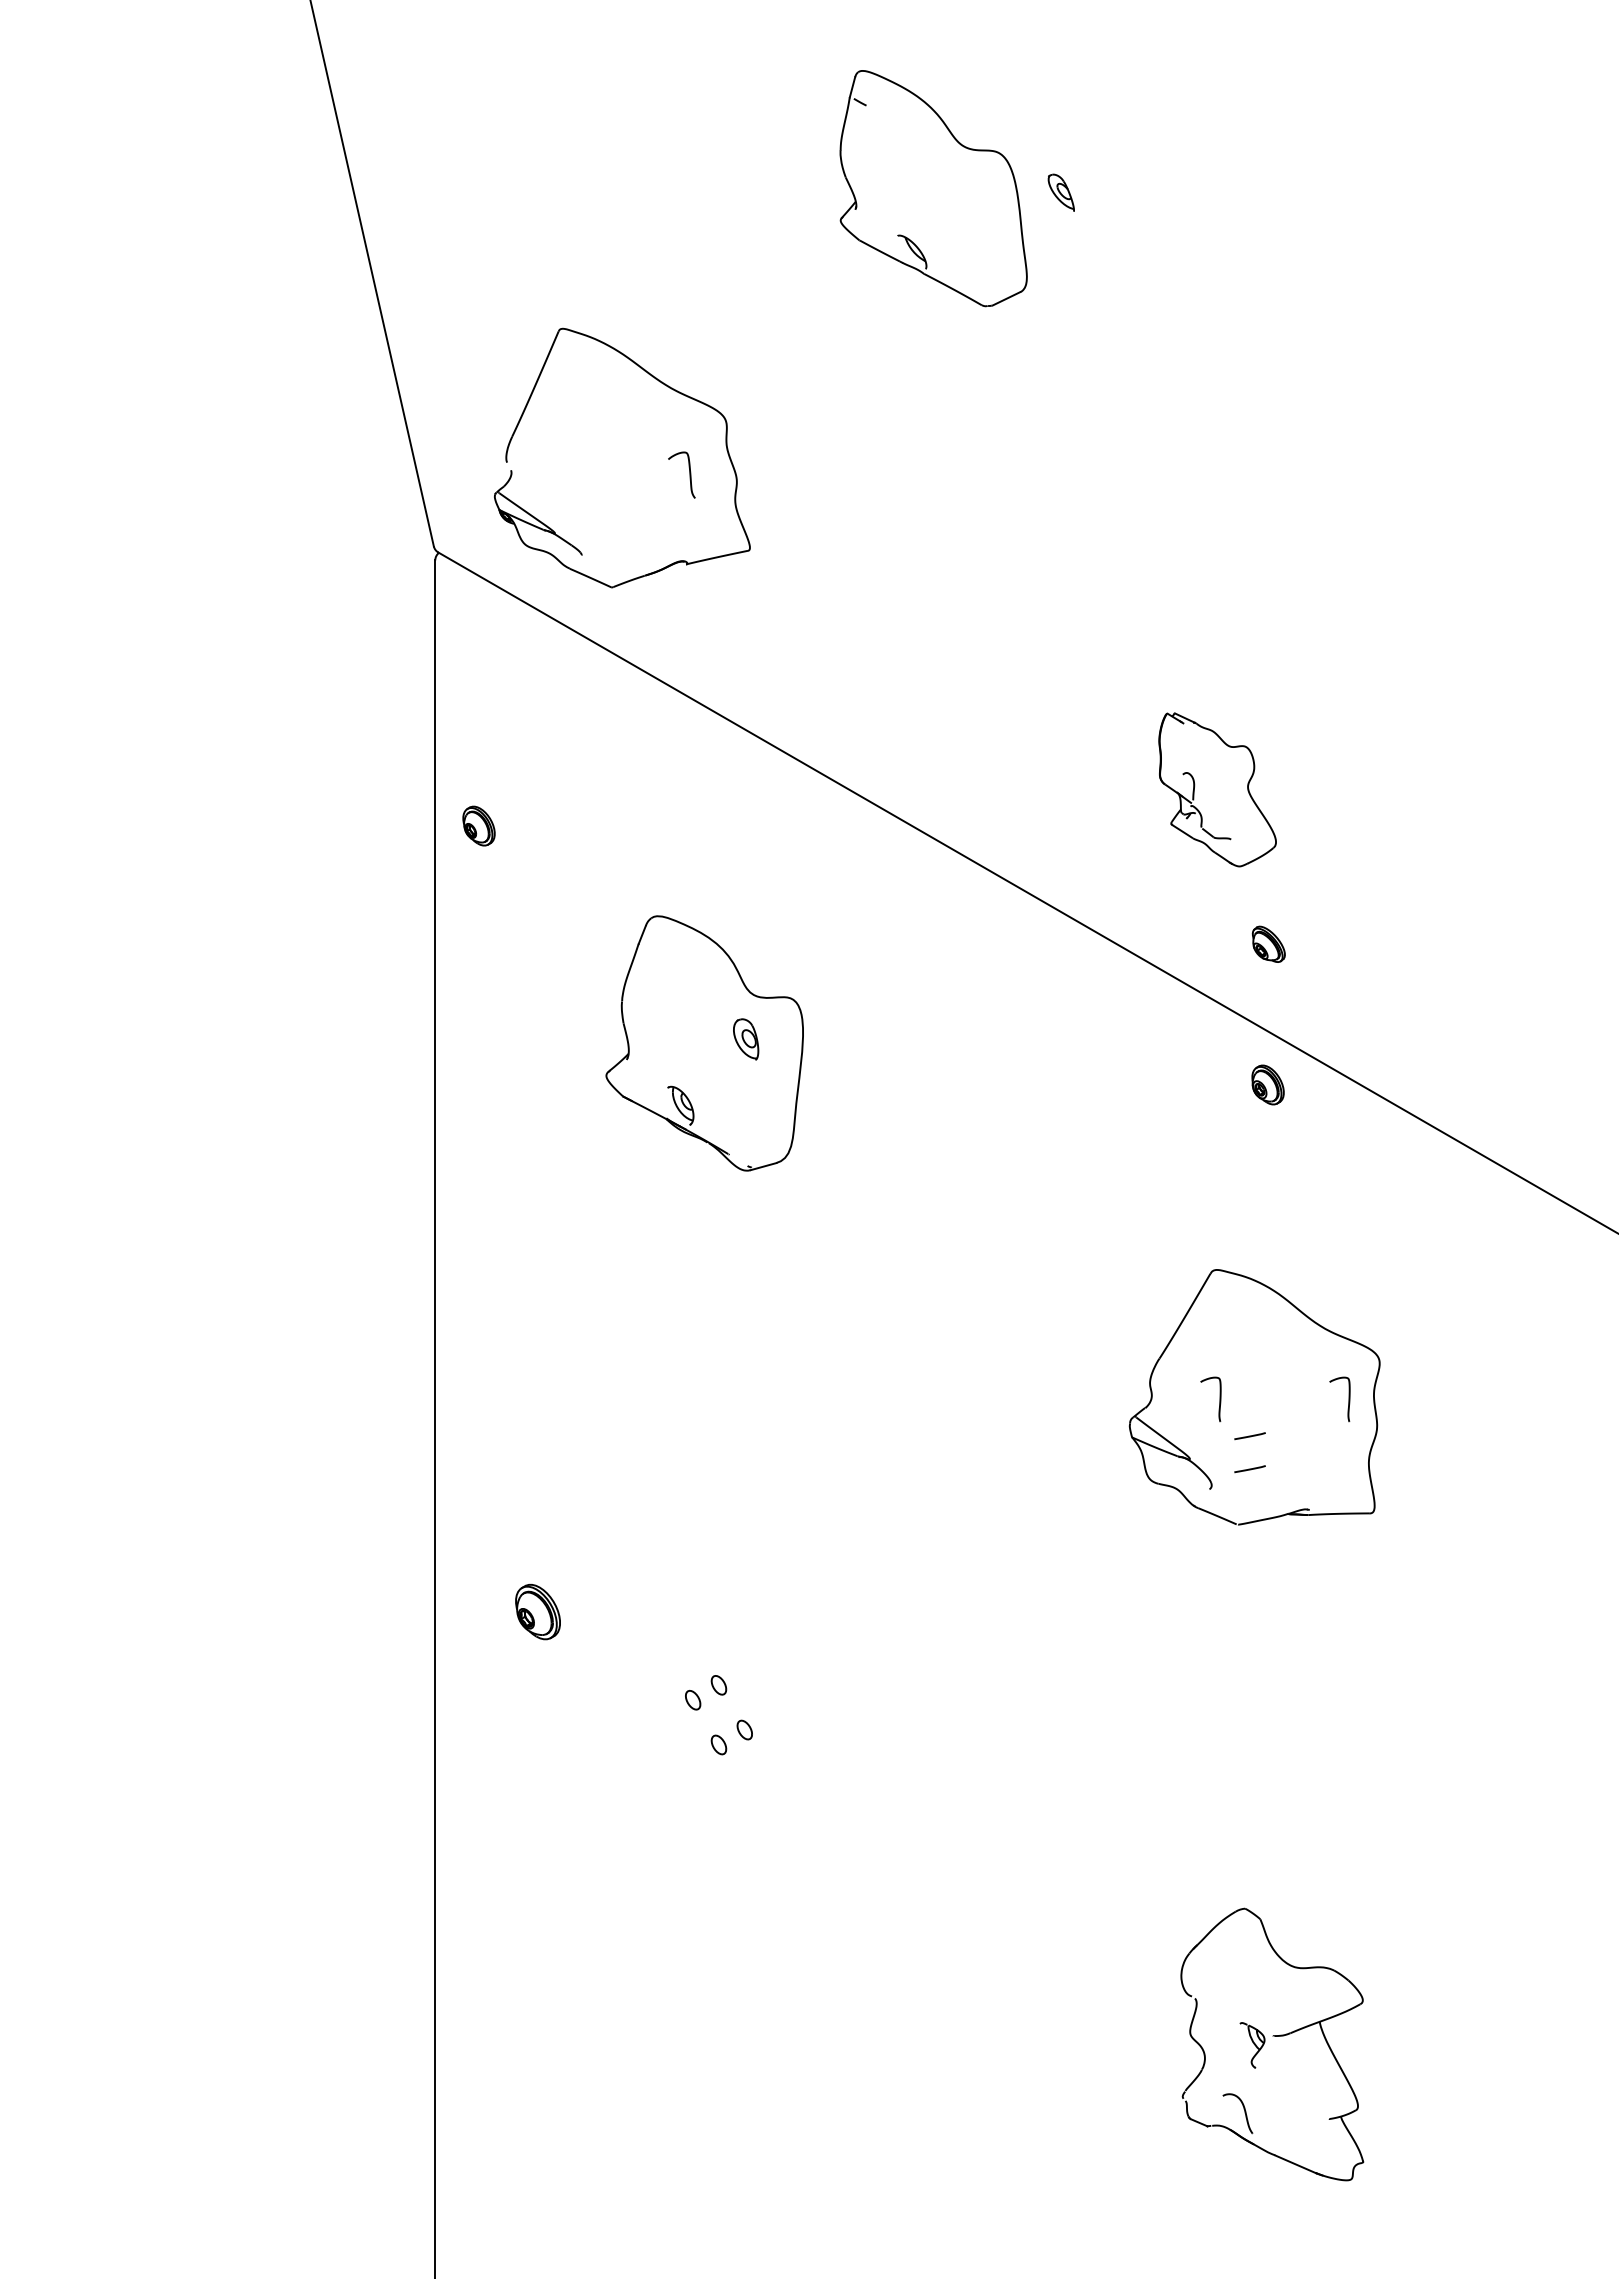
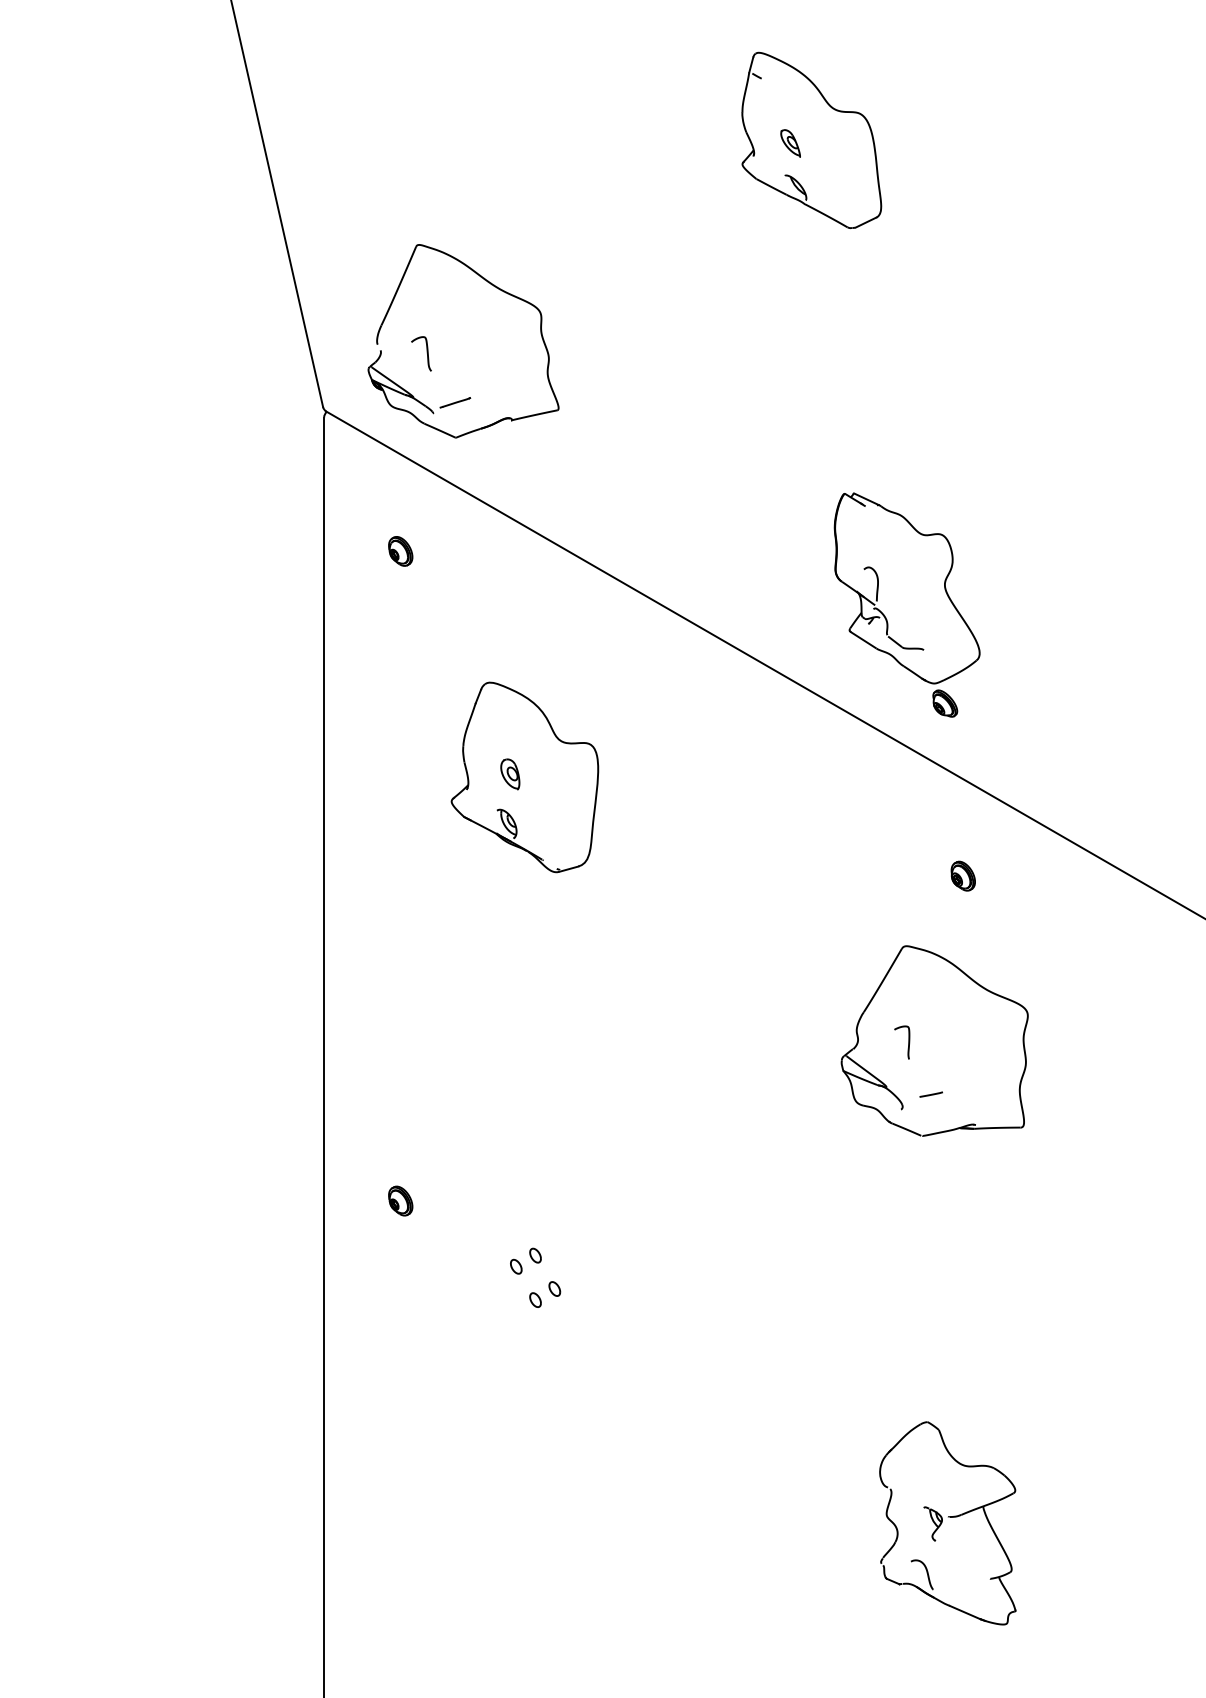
part: (933, 188) -> (811, 140), moved
curve: (689, 474) -> (427, 353), moved
line: (611, 540) -> (455, 402), added
part: (1217, 789) -> (907, 588), size x1.67
part: (478, 825) -> (400, 550), moved
part: (746, 1039) -> (510, 774), moved
part: (1267, 1084) -> (962, 875), moved
curve: (1348, 1399) -> (1004, 1042), removed
line: (1249, 1436) -> (930, 1070), removed
part: (537, 1611) -> (400, 1200), size x0.71

